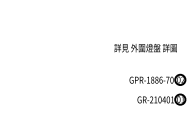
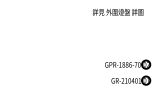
text: (145, 48) -> (117, 12), moved

